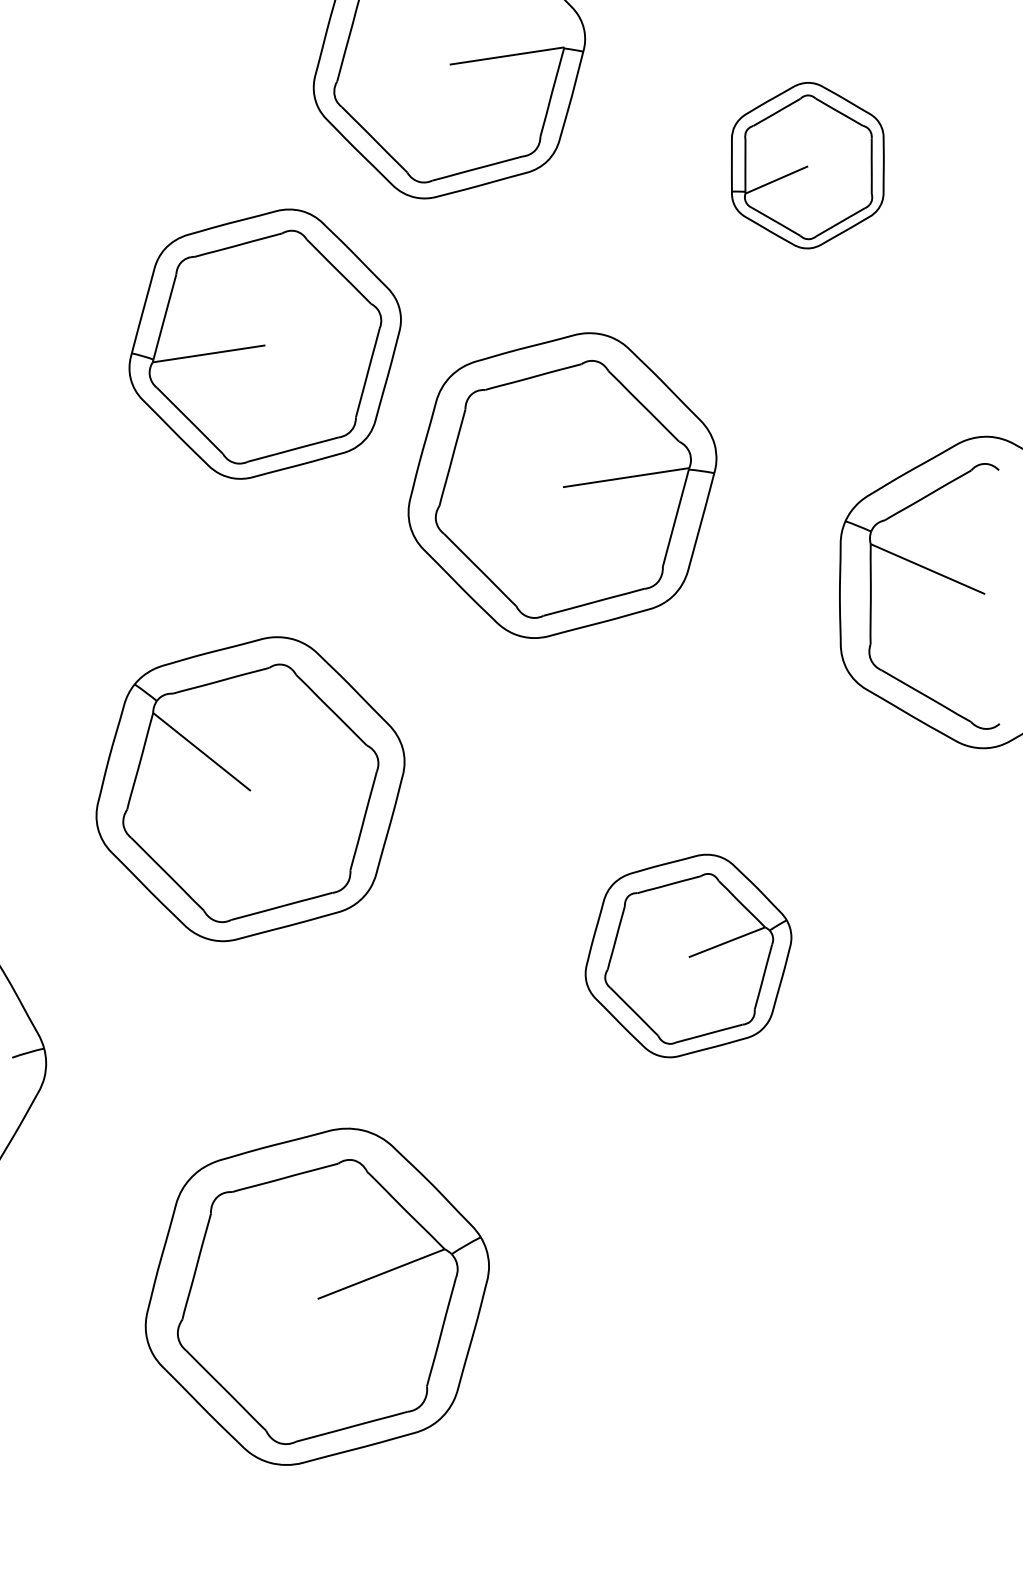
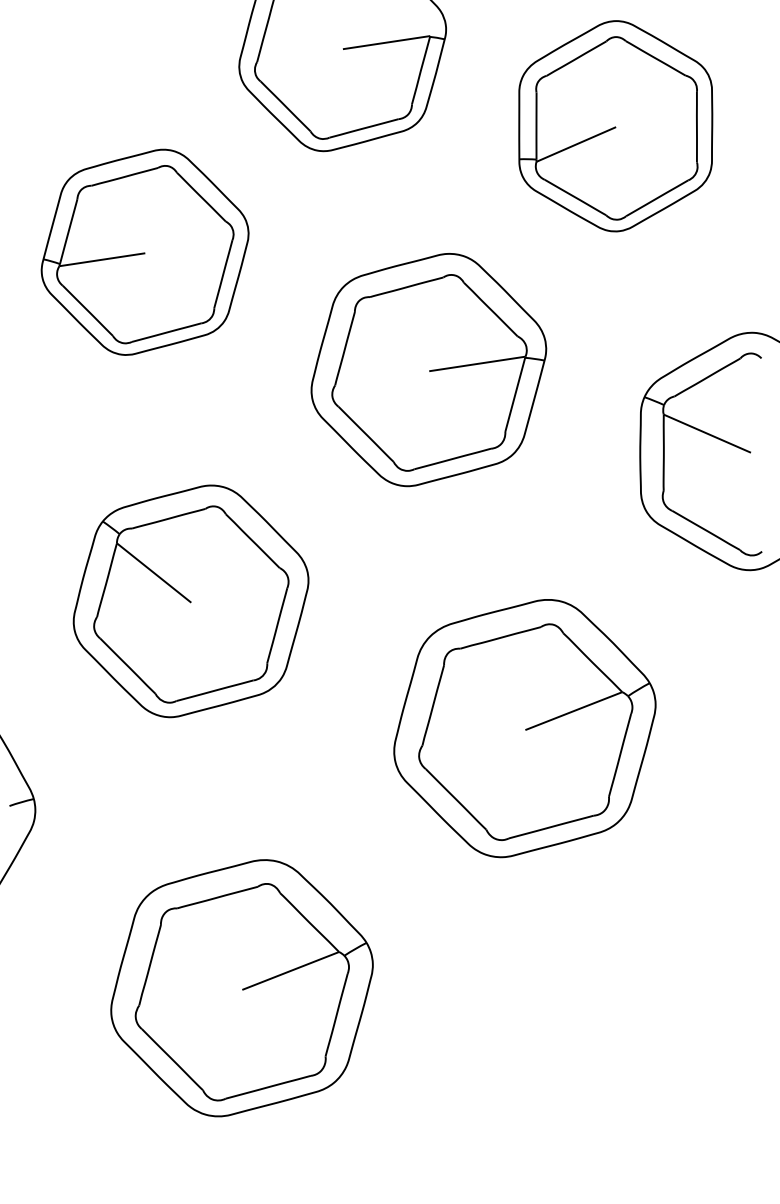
part: (807, 165) -> (615, 126), size x1.67
part: (264, 343) -> (144, 251), moved
part: (688, 955) -> (524, 728), size x1.67

